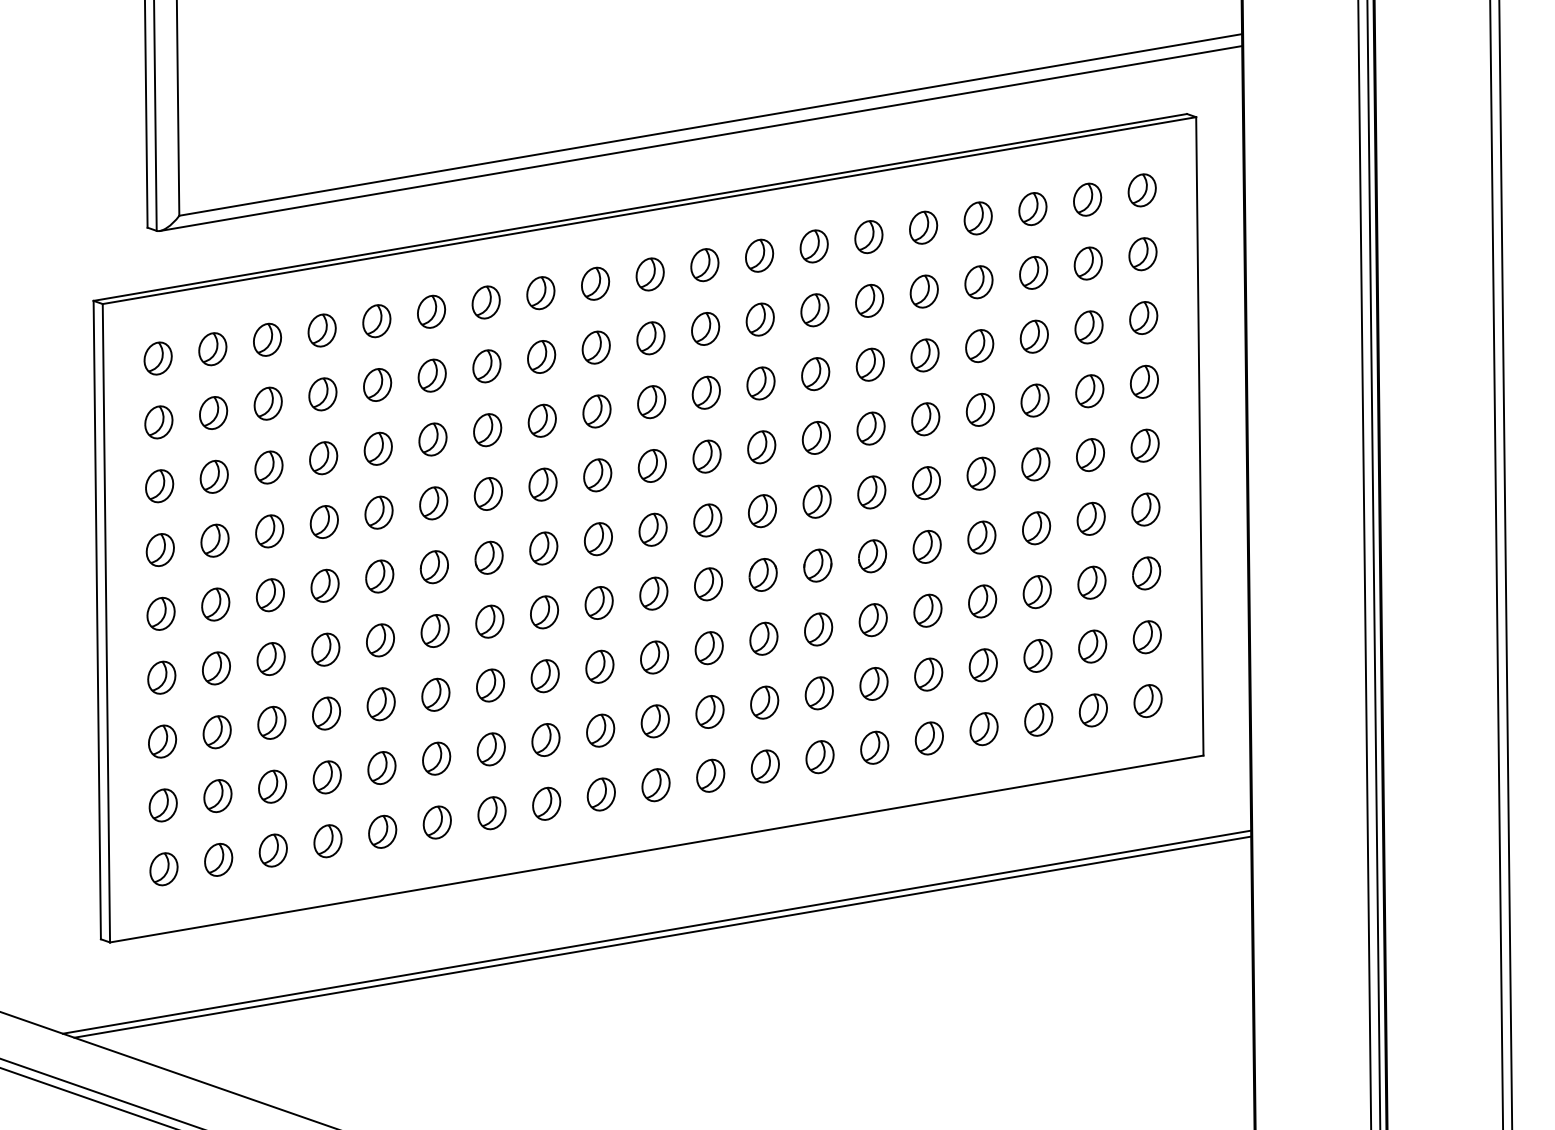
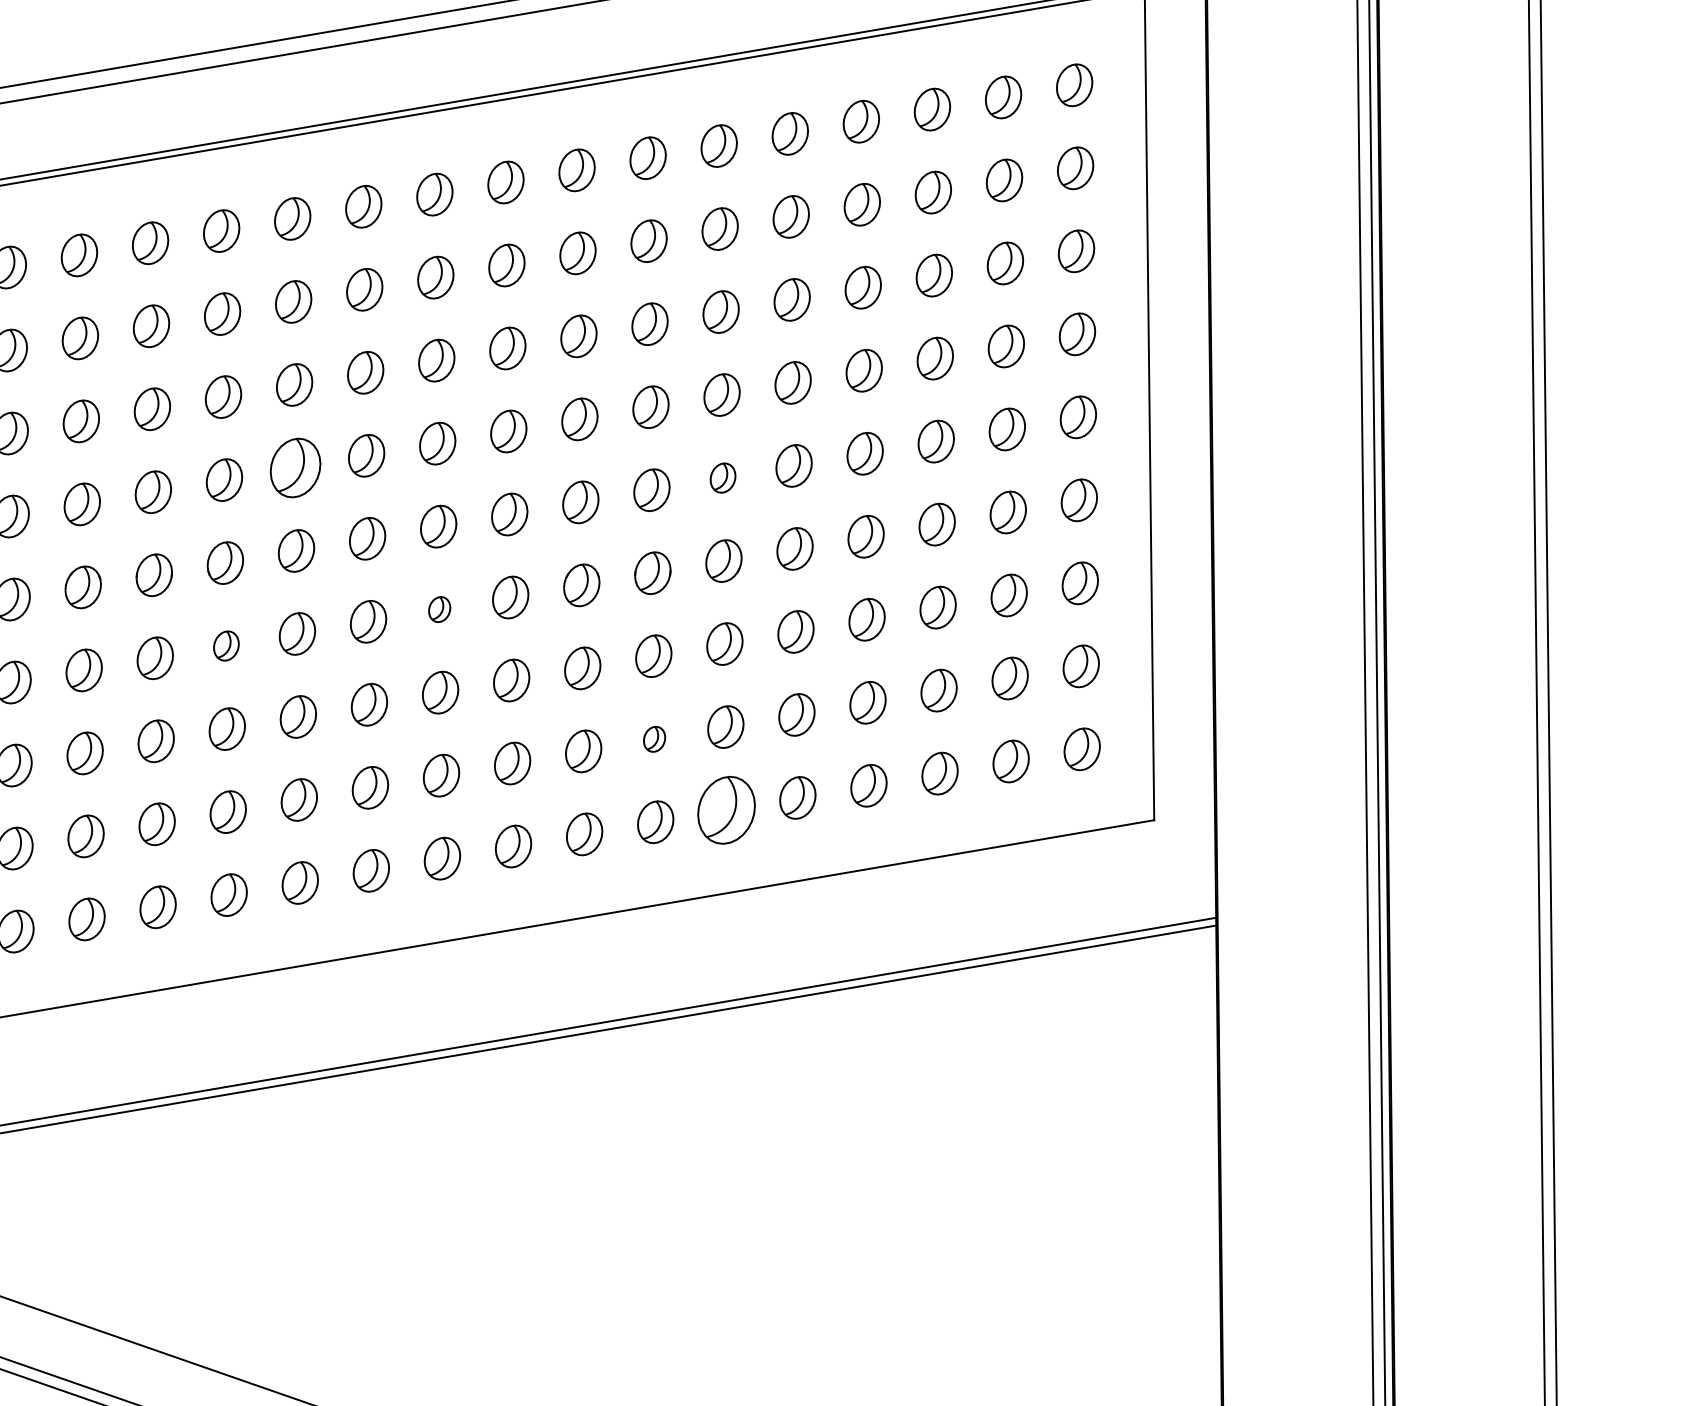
part: (542, 484) -> (294, 467), size x1.4
part: (871, 492) -> (722, 478), size x0.7
part: (653, 593) -> (439, 609), size x0.6
part: (489, 621) -> (225, 645), size x0.7
part: (818, 693) -> (653, 739), size x0.6
part: (874, 747) -> (726, 809), size x1.6

